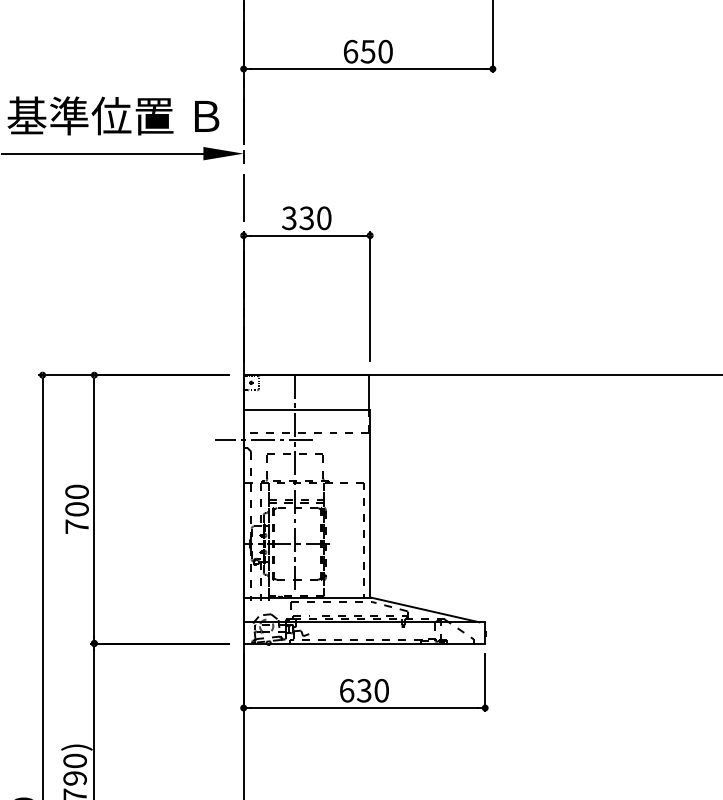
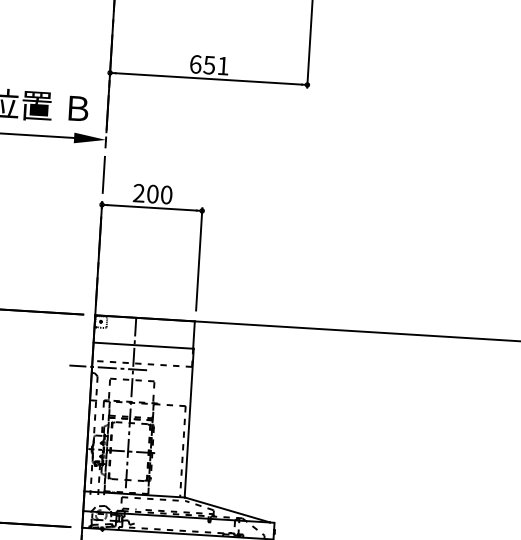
text: (385, 51) -> (223, 65), 650 -> 651
text: (298, 218) -> (146, 193), 330 -> 200

